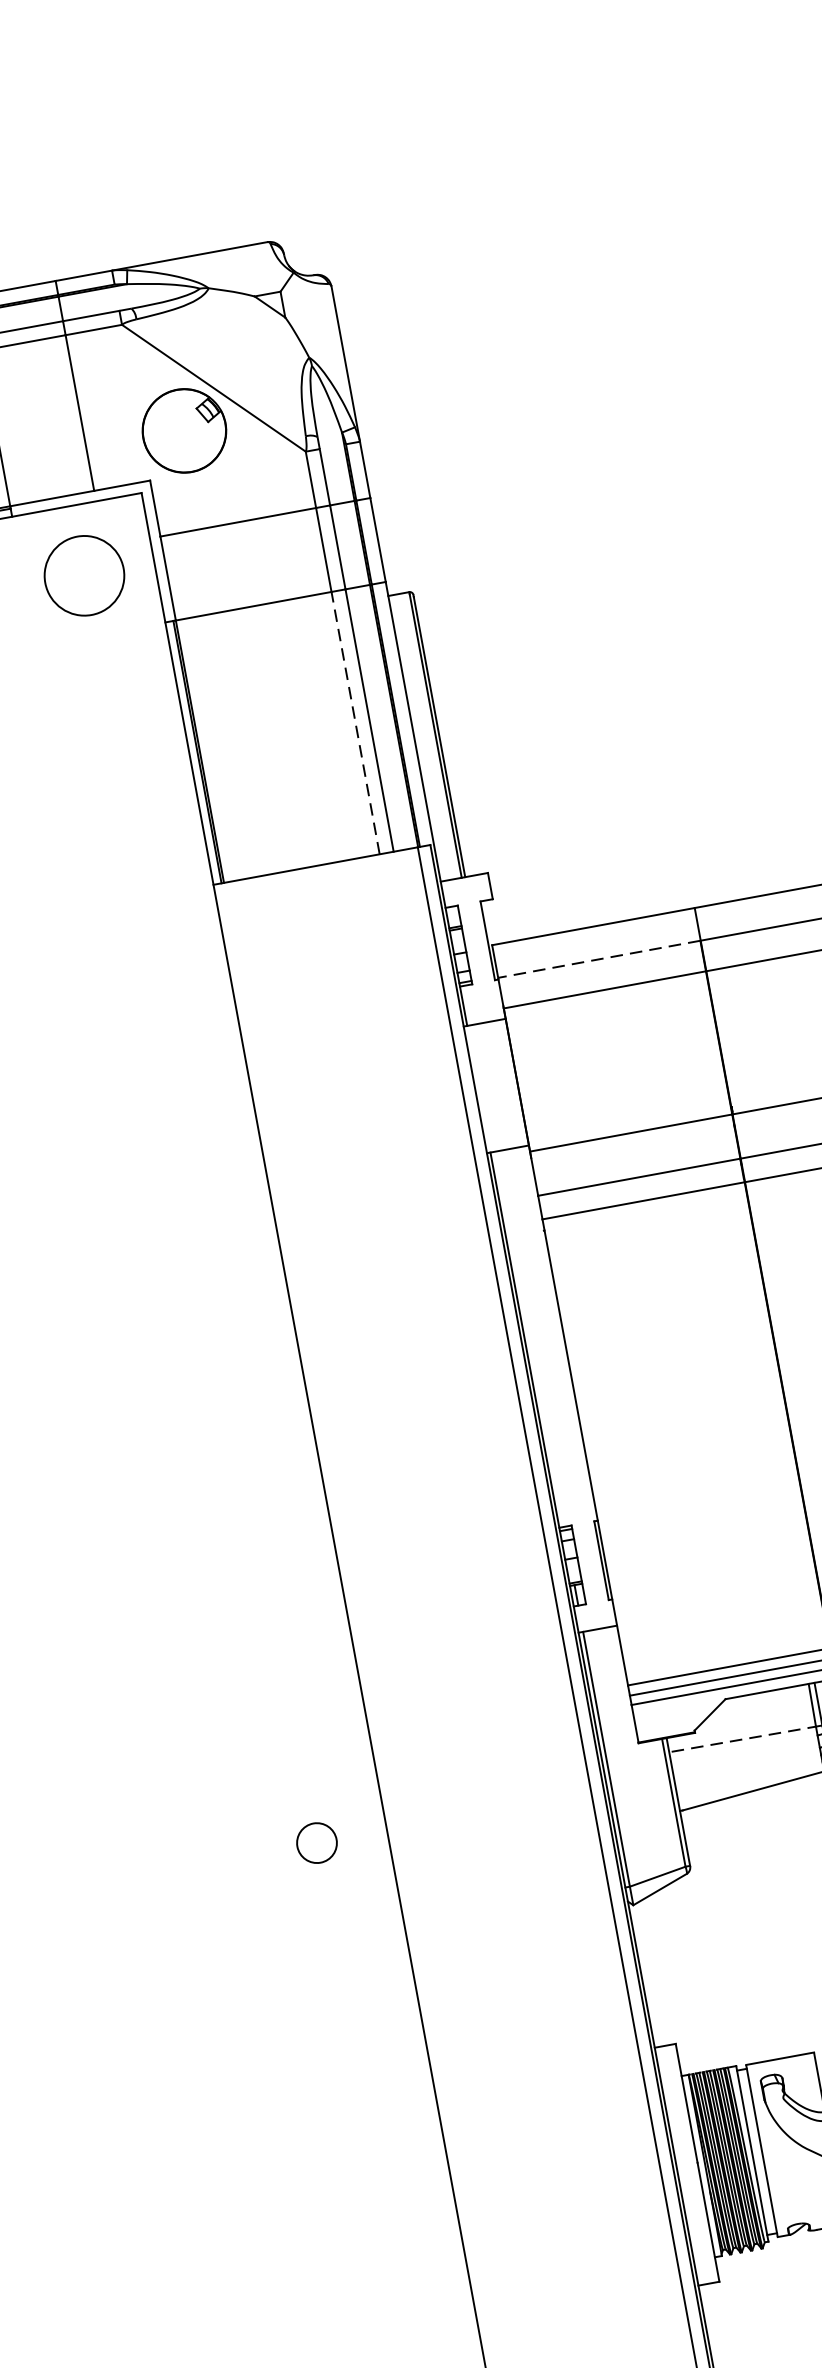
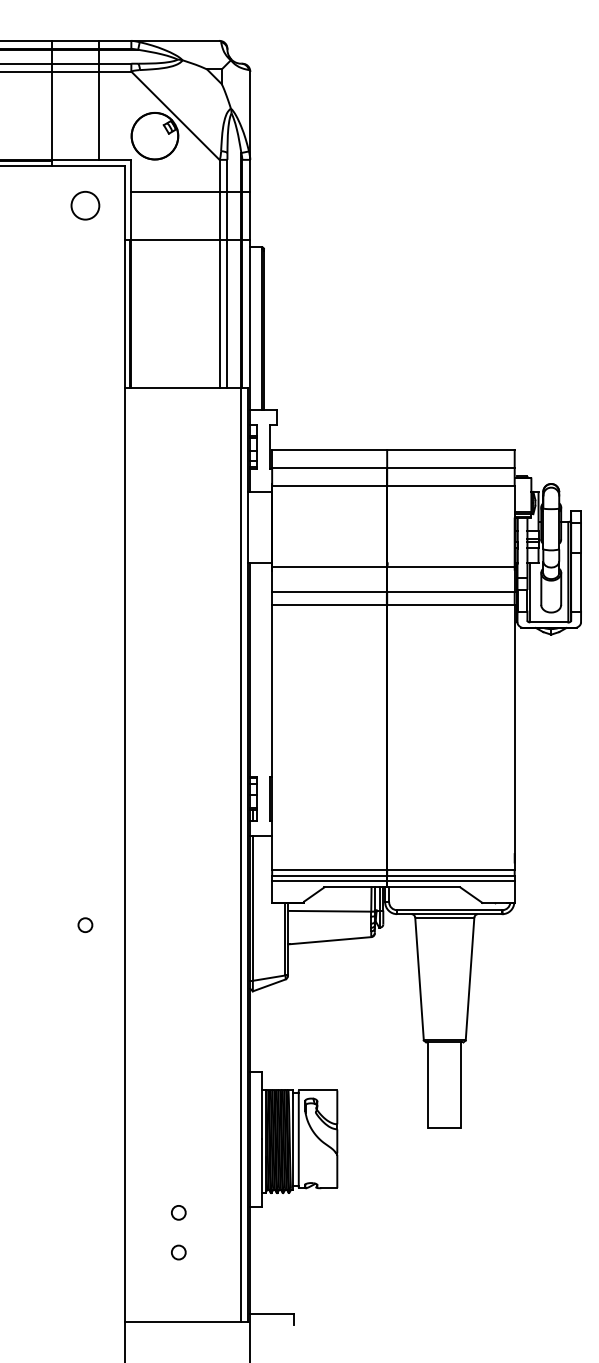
circle: (84, 575) -> (85, 205), size x0.62
line: (355, 722) -> (219, 313), dashed -> solid
line: (599, 959) -> (329, 468), dashed -> solid
line: (744, 1739) -> (330, 911), dashed -> solid
circle: (316, 1841) -> (85, 924), size x0.62
circle: (573, 2318) -> (178, 1212), added

